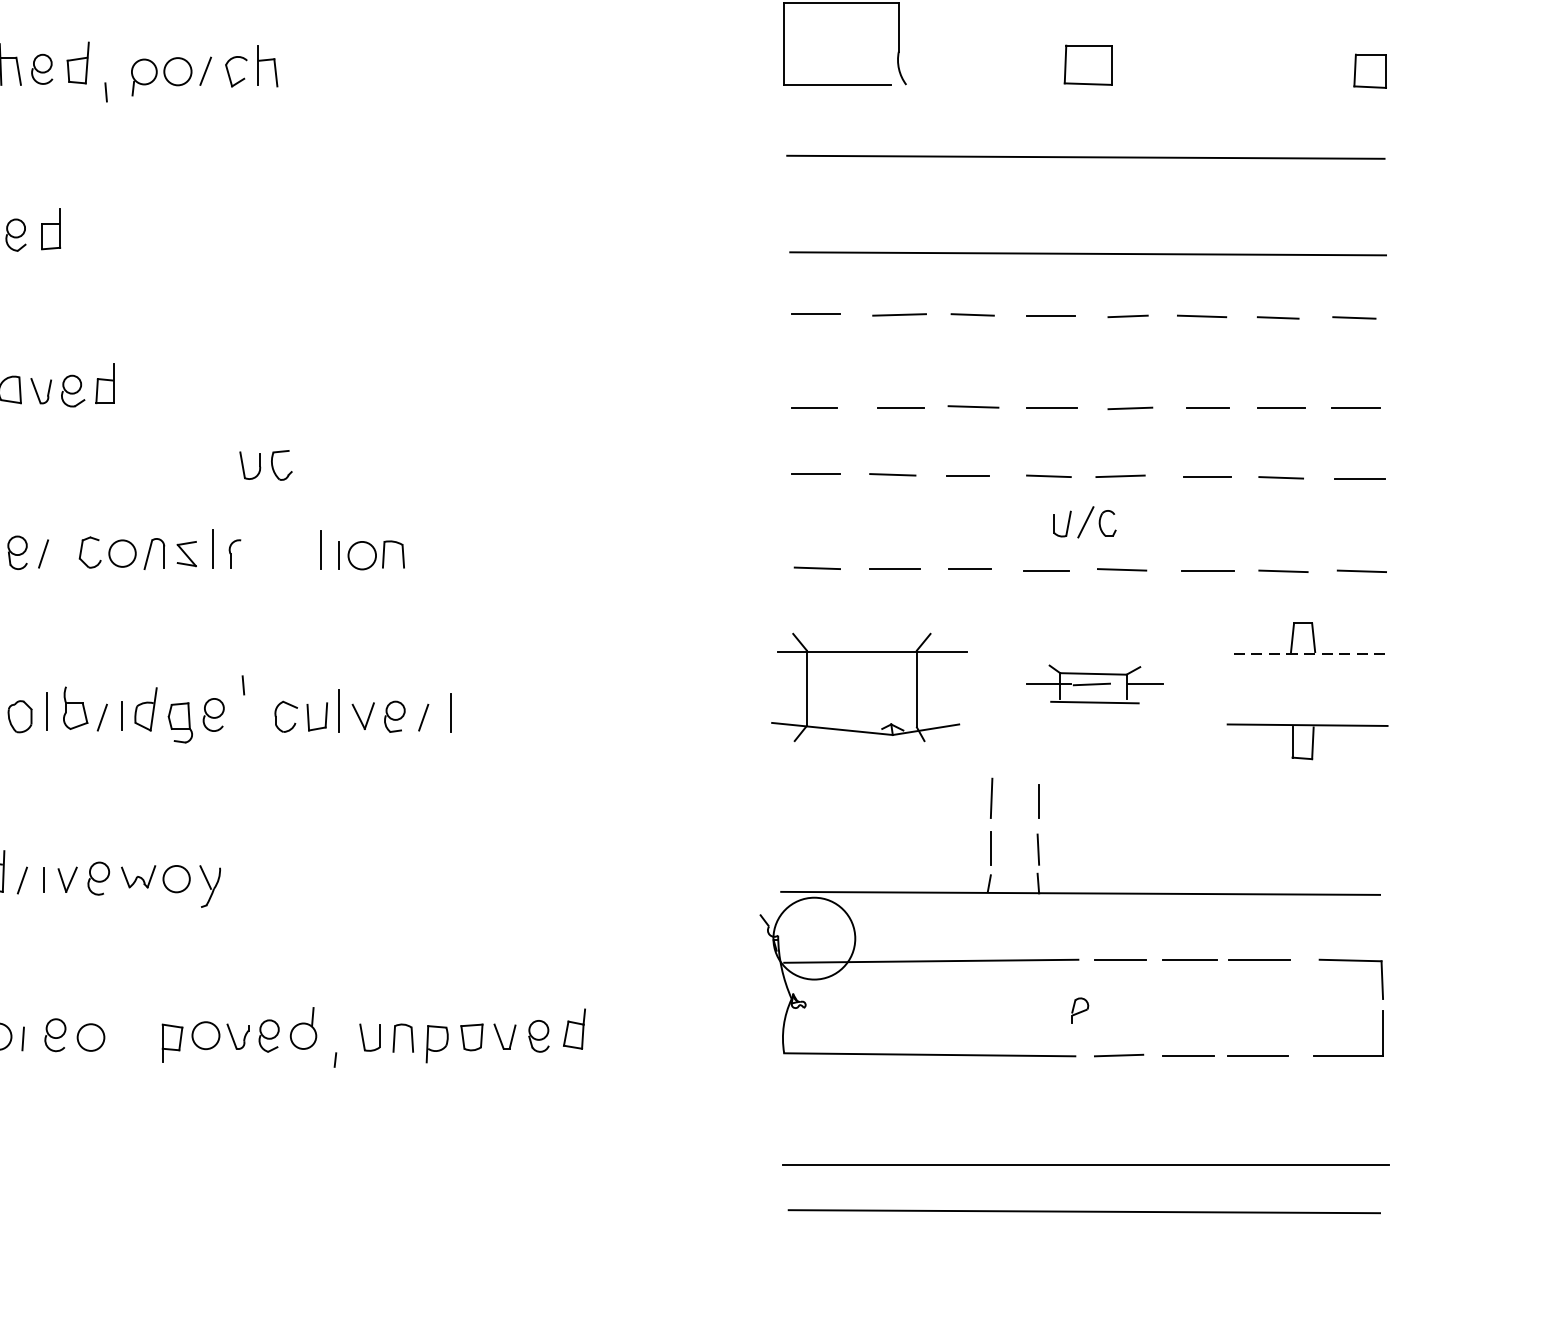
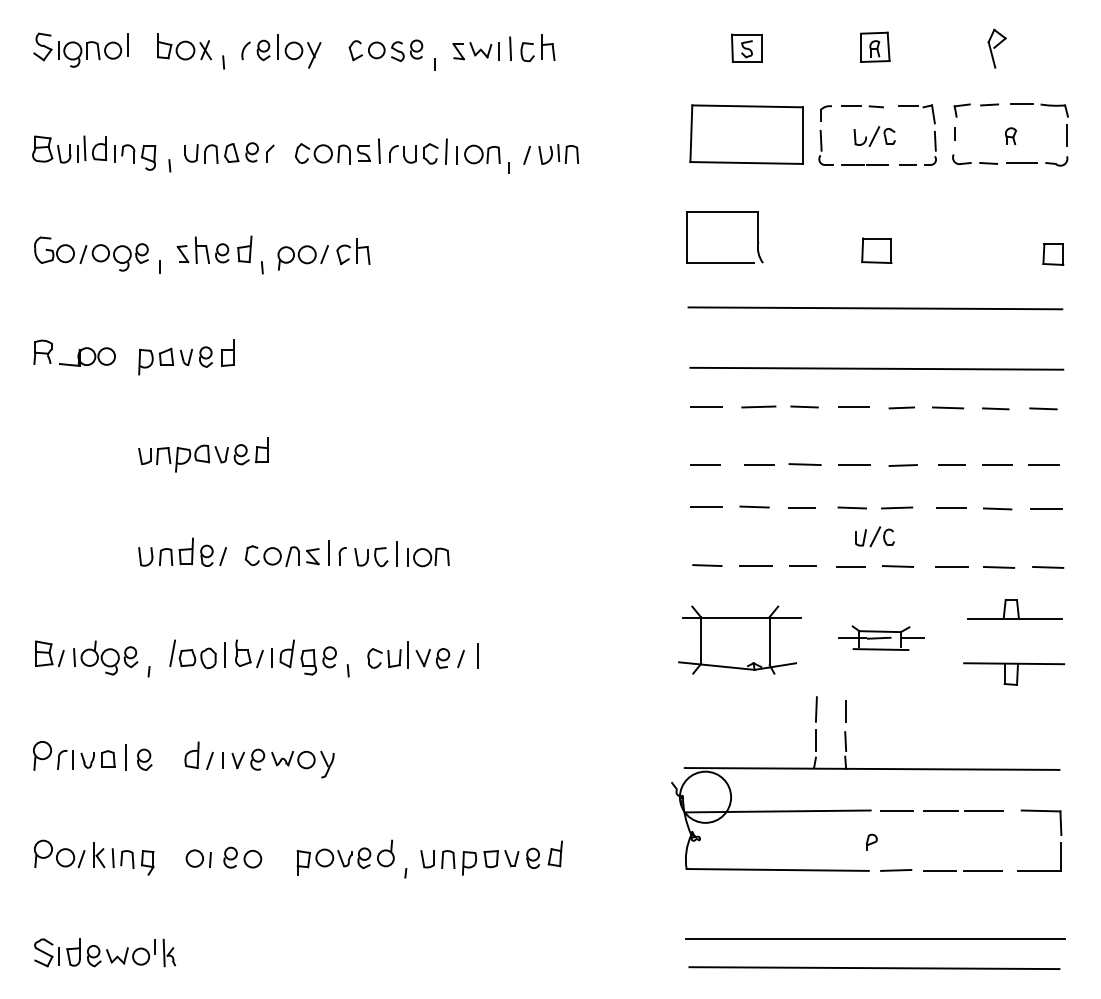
part: (266, 465) -> (371, 557), moved
line: (1309, 652) -> (1015, 618), dashed -> solid
line: (242, 684) -> (347, 670), moved

